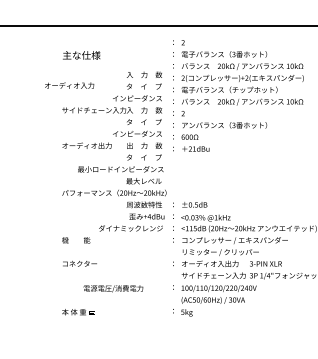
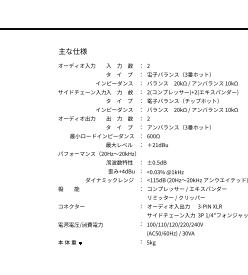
text: (69, 85) -> (76, 65), moved
text: (238, 95) -> (189, 105), moved
text: (113, 288) -> (80, 224), moved

